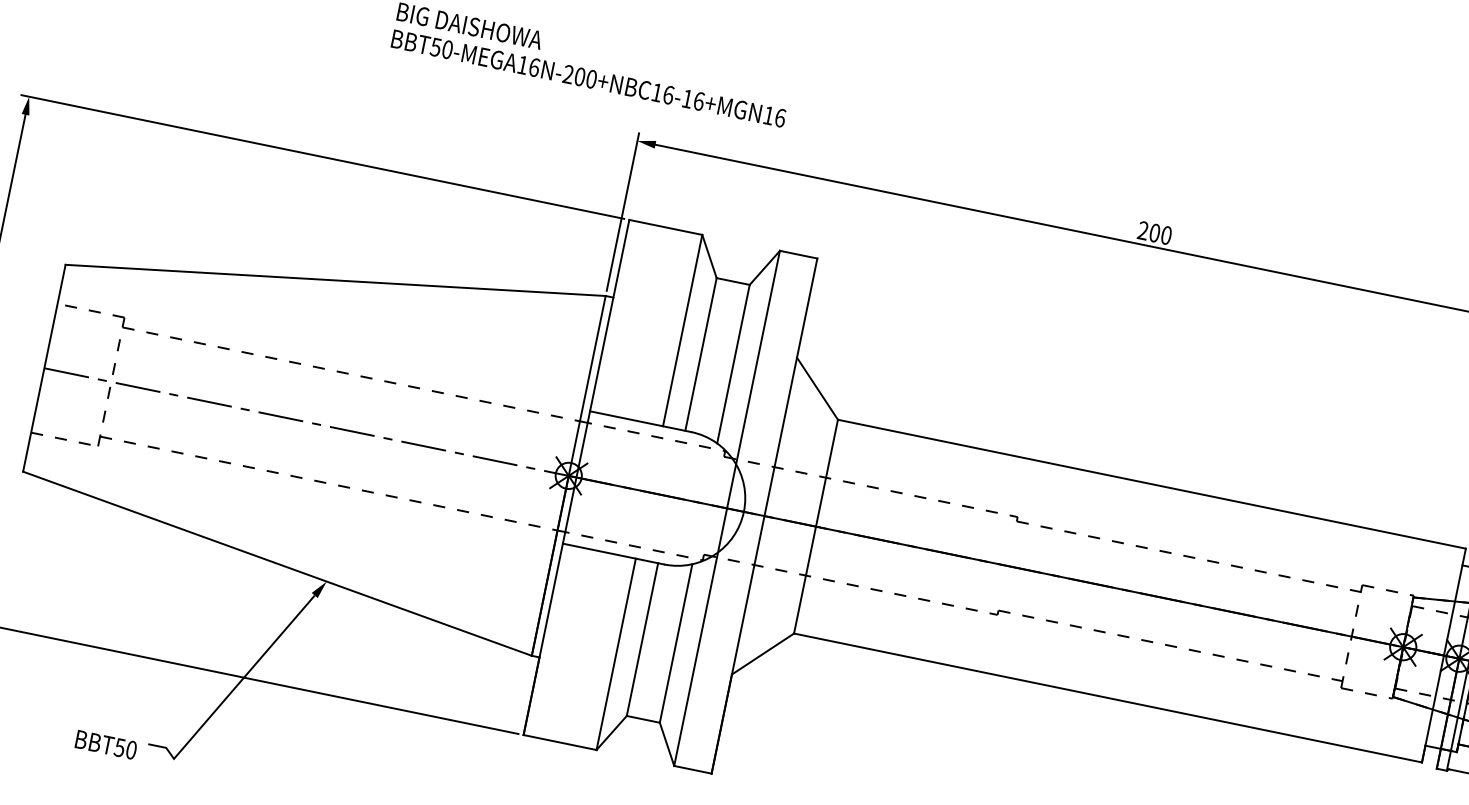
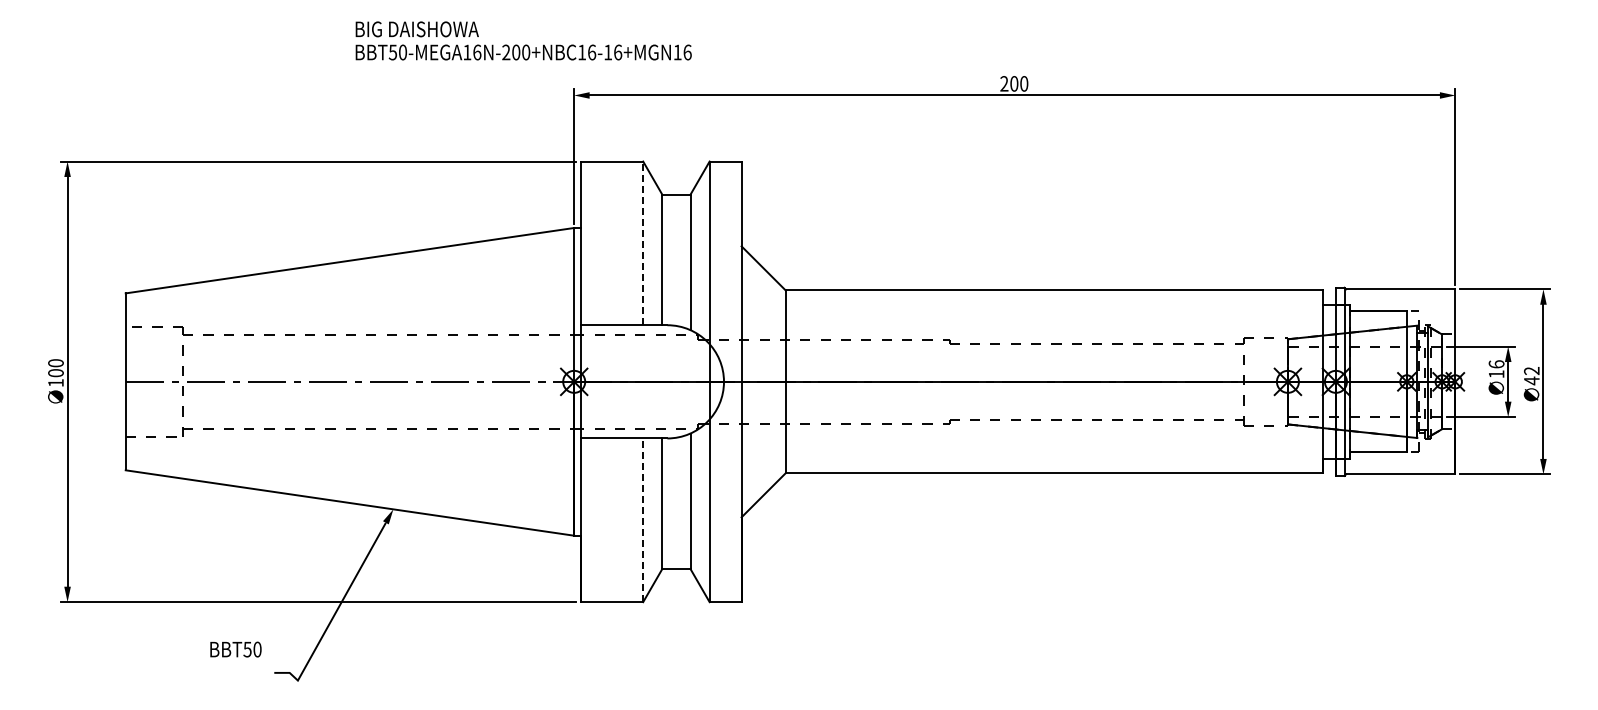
line: (682, 330) -> (643, 243), solid -> dashed
line: (616, 654) -> (643, 520), solid -> dashed
text: (105, 744) -> (235, 649), moved

